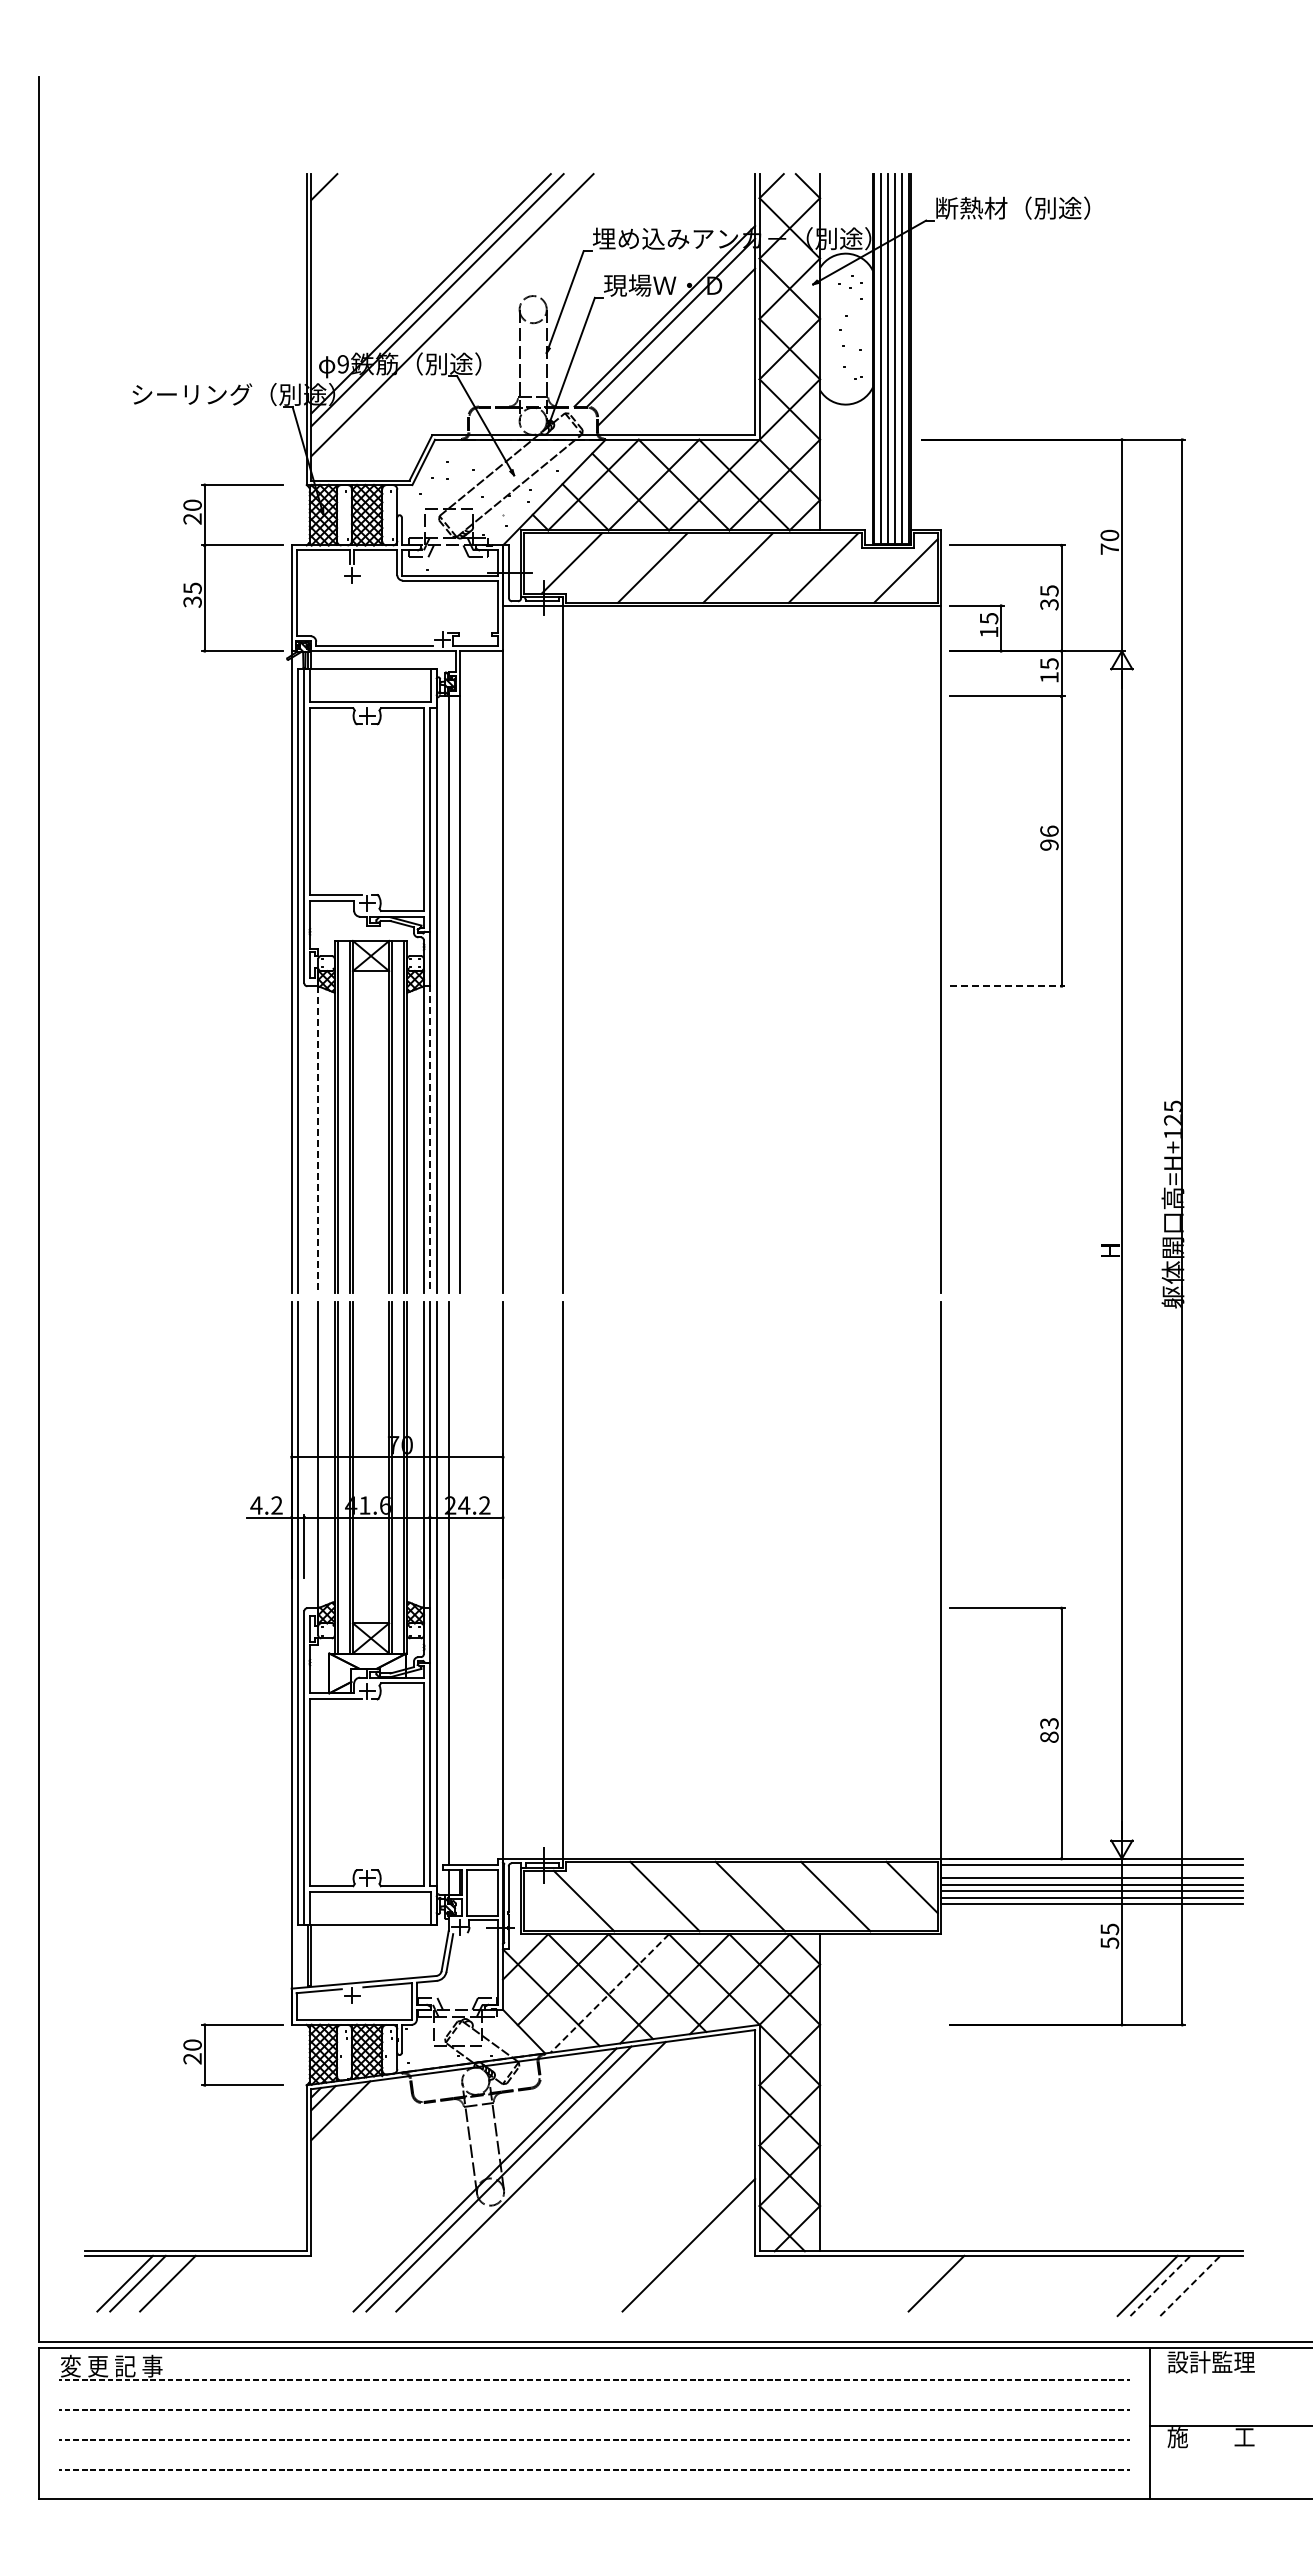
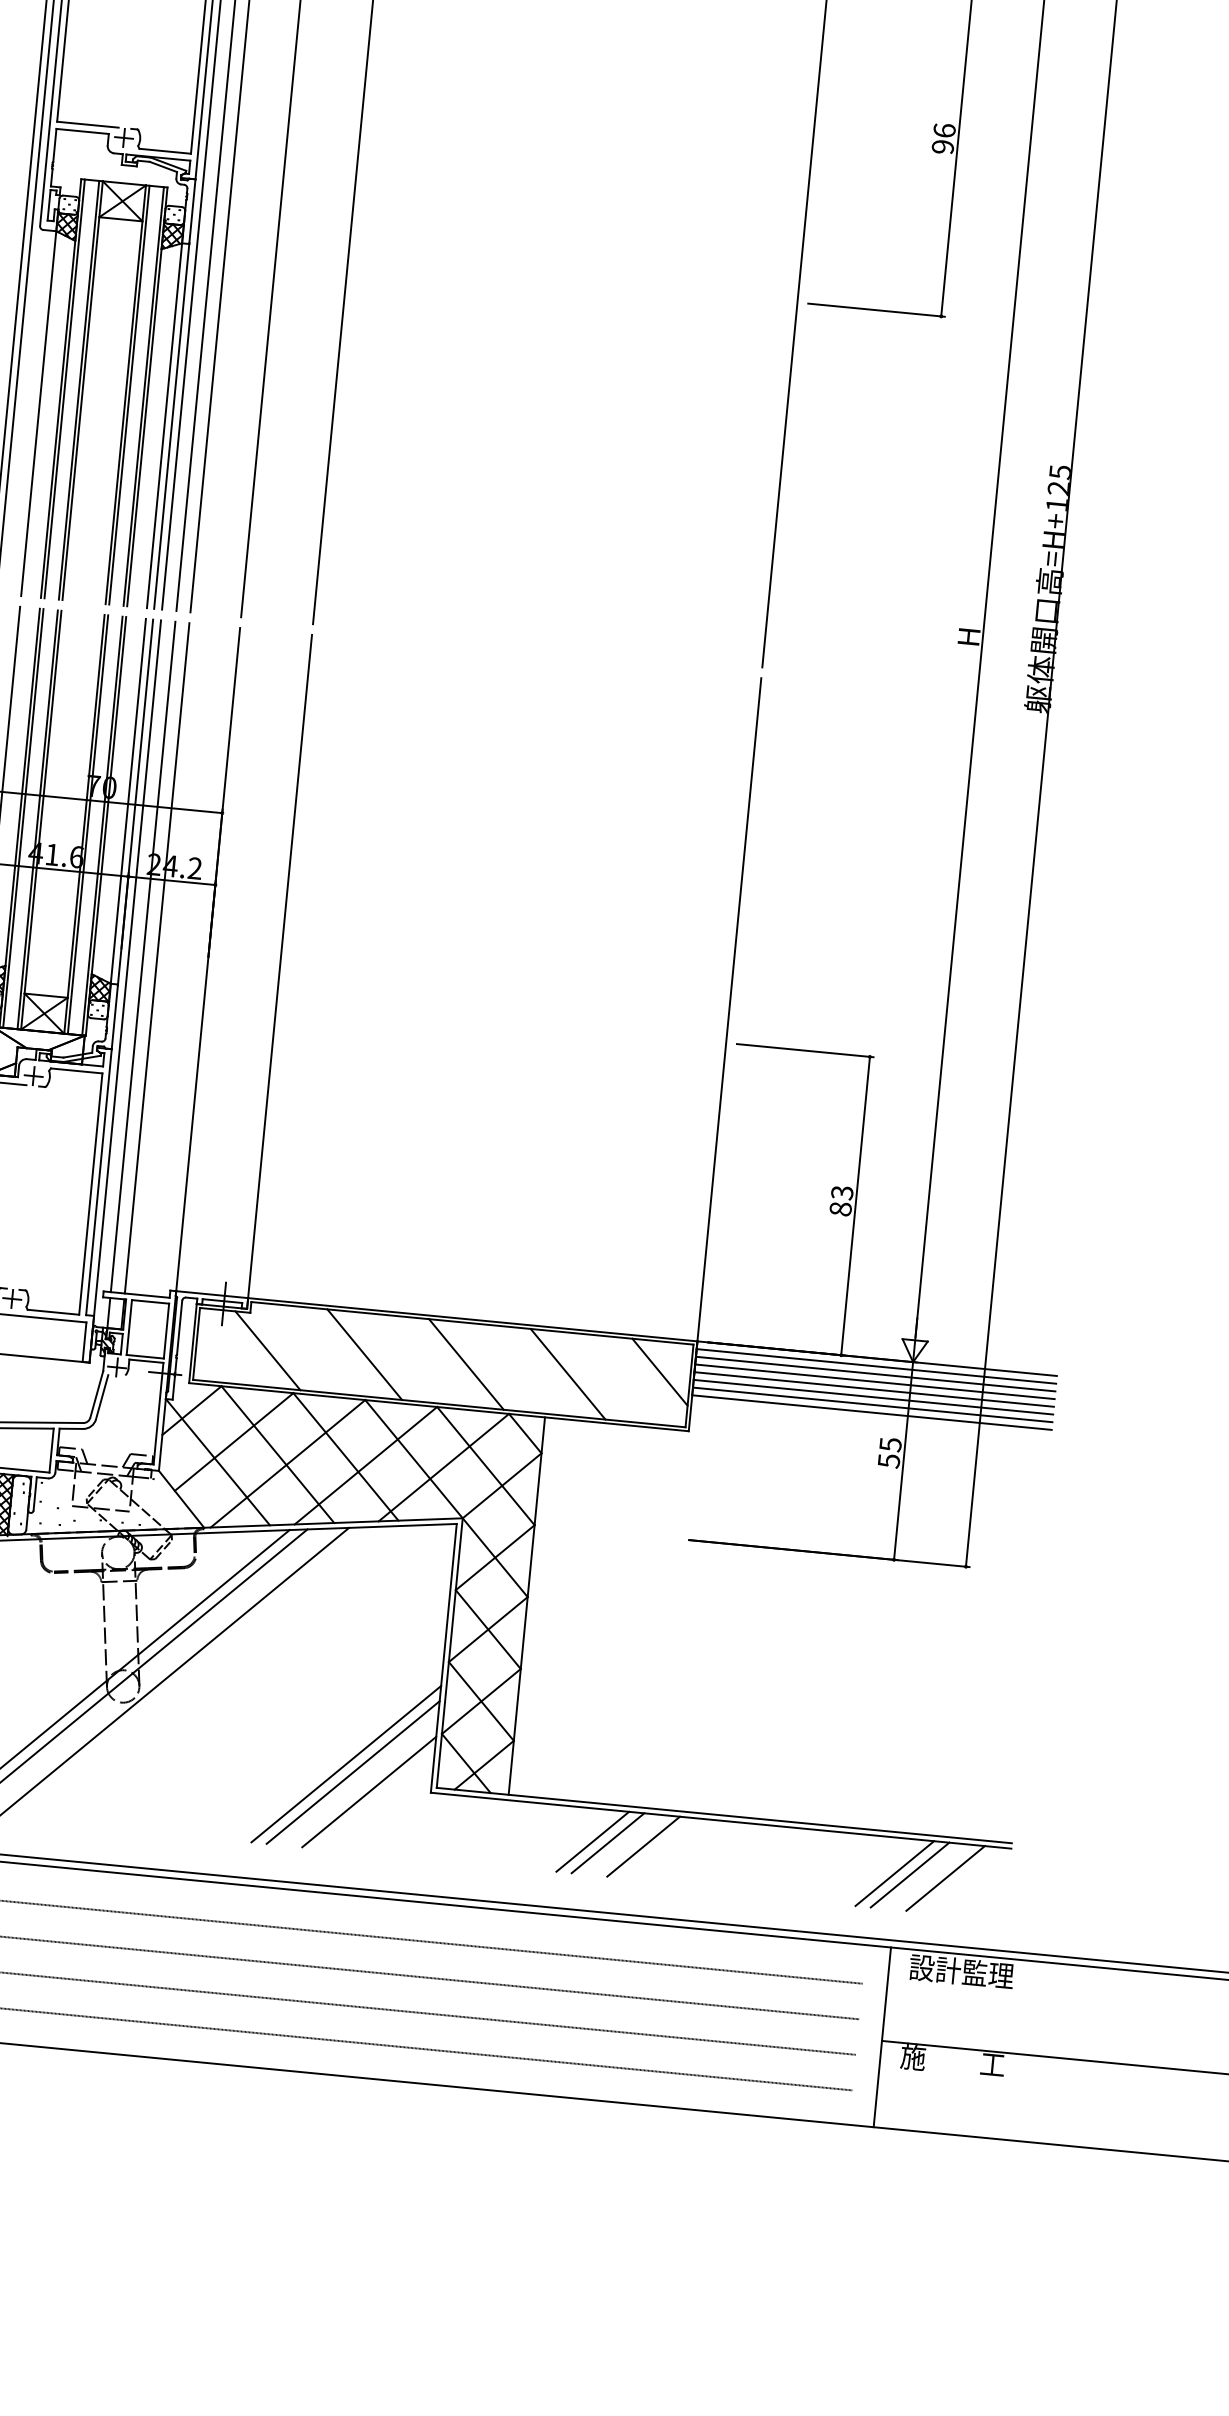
line: (1007, 986) -> (876, 310), dashed -> solid
line: (318, 1139) -> (39, 413), dashed -> solid
line: (429, 1139) -> (171, 426), dashed -> solid
line: (460, 1582) -> (157, 957), added
line: (1091, 1871) -> (875, 1373), added
line: (609, 1993) -> (287, 1463), dashed -> solid
line: (682, 2238) -> (346, 1763), added
line: (703, 2259) -> (369, 1791), added
line: (893, 2283) -> (592, 1841), added
line: (906, 2283) -> (607, 1843), added
line: (1160, 2285) -> (910, 1874), dashed -> solid
line: (1190, 2285) -> (945, 1877), dashed -> solid

